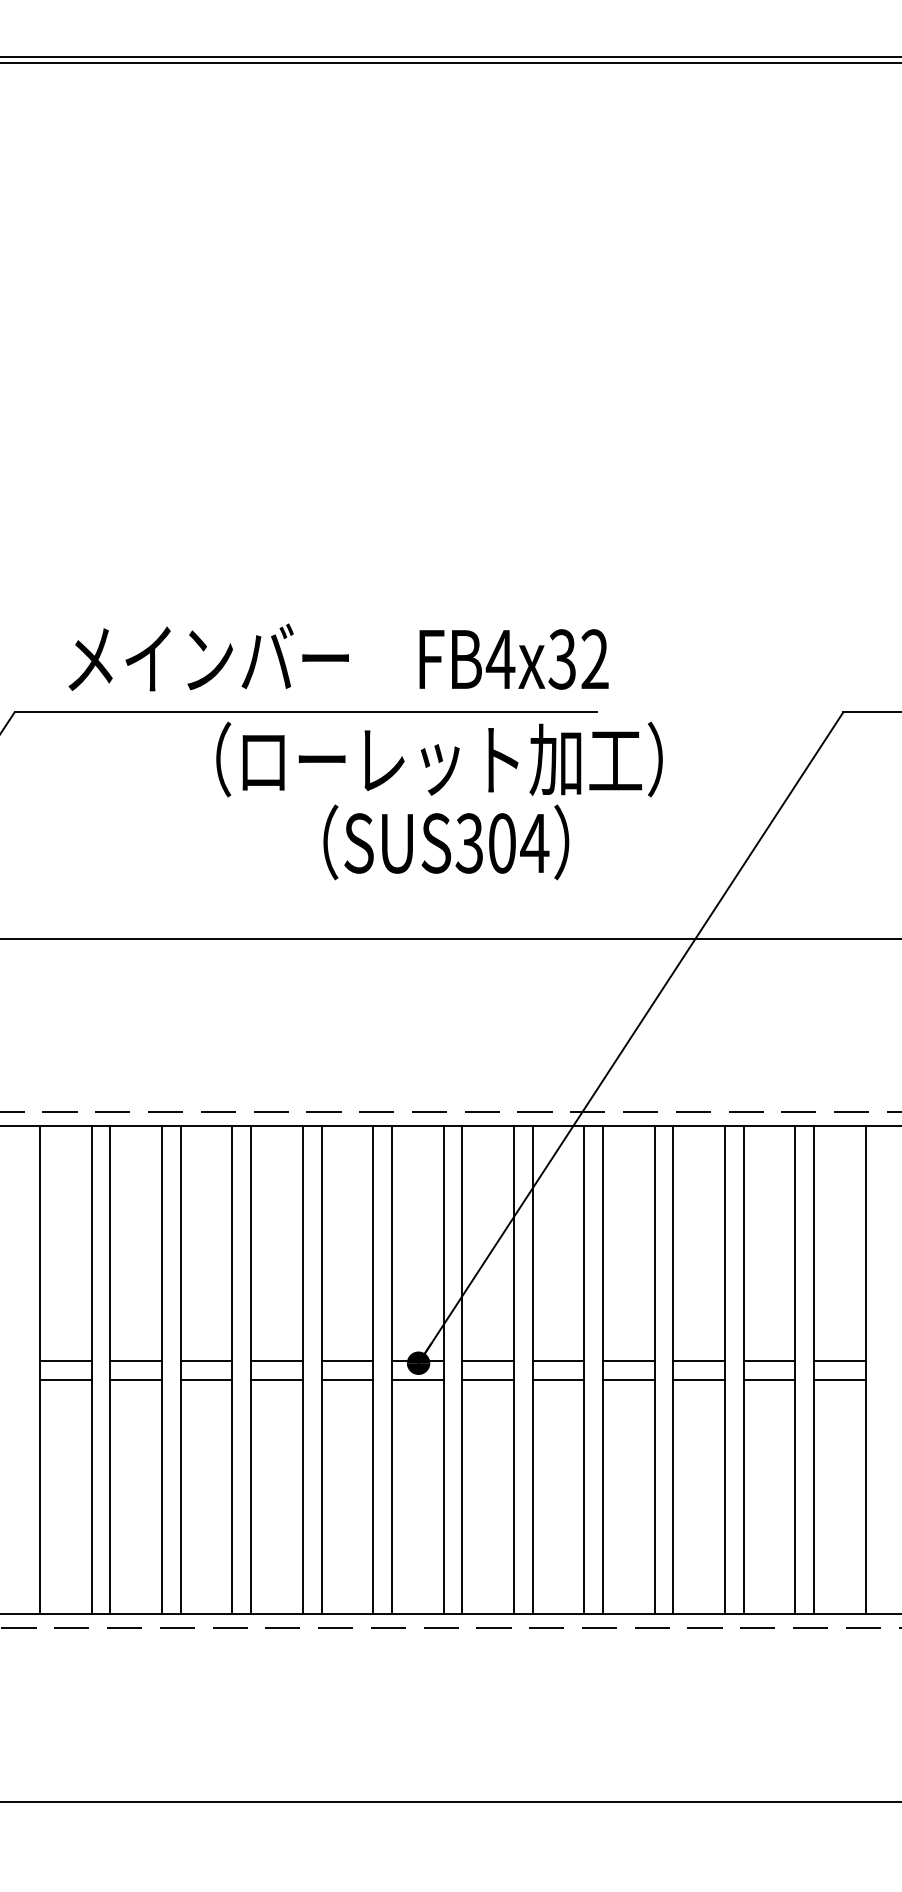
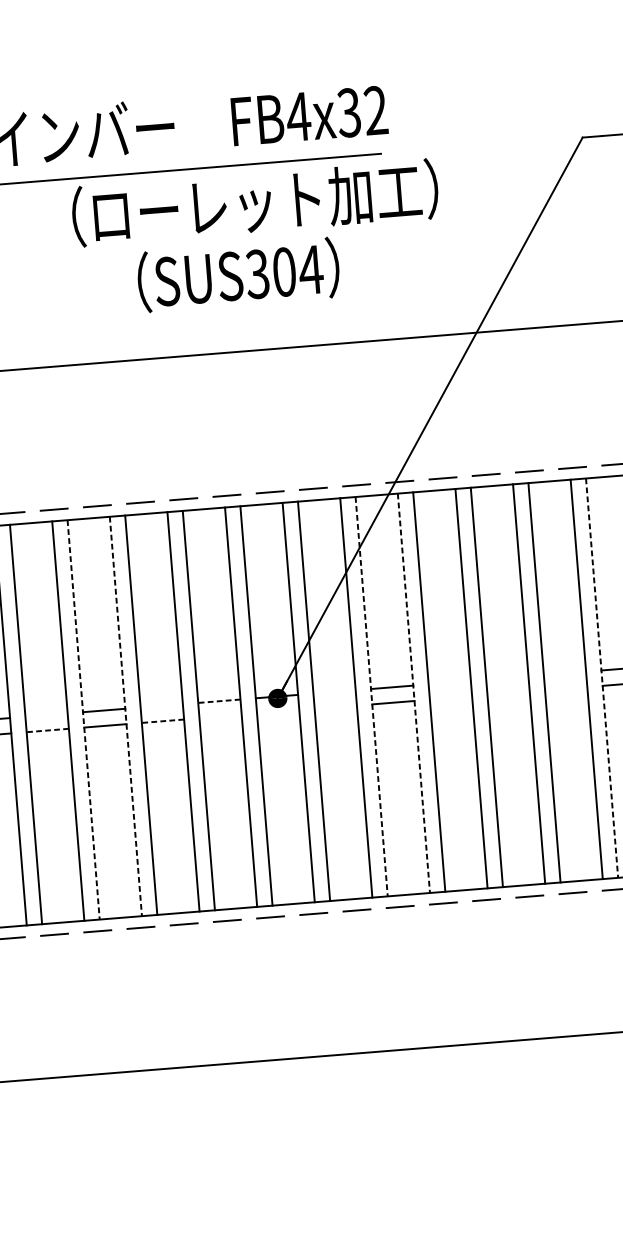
text: (446, 842) -> (238, 275), moved
line: (136, 1360) -> (46, 714), removed
line: (276, 1360) -> (161, 705), removed
line: (347, 1360) -> (219, 700), solid -> dashed
line: (487, 1360) -> (334, 691), removed
line: (628, 1360) -> (449, 682), removed
line: (698, 1360) -> (506, 677), removed
line: (769, 1360) -> (564, 673), removed
line: (180, 1370) -> (83, 720), solid -> dashed
line: (232, 1370) -> (125, 716), solid -> dashed
line: (532, 1370) -> (371, 696), solid -> dashed
line: (584, 1370) -> (414, 693), solid -> dashed
line: (814, 1370) -> (602, 678), solid -> dashed
line: (136, 1379) -> (47, 730), solid -> dashed
line: (277, 1379) -> (163, 721), solid -> dashed
line: (347, 1379) -> (220, 716), removed
line: (417, 1379) -> (278, 711), removed
line: (487, 1379) -> (335, 707), removed
line: (628, 1379) -> (450, 697), removed
line: (698, 1379) -> (508, 693), removed
line: (769, 1379) -> (566, 688), removed

